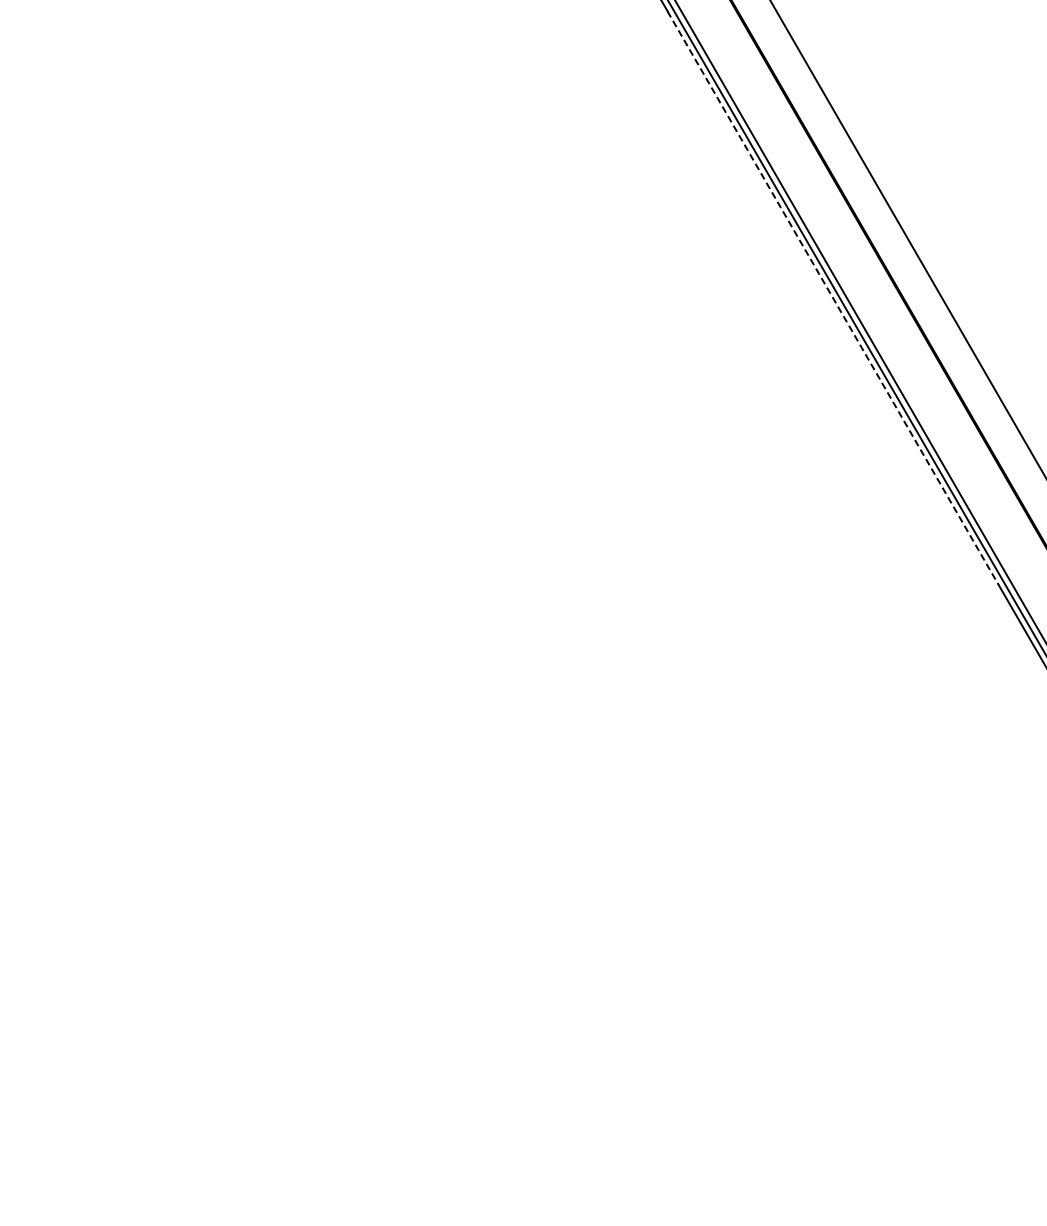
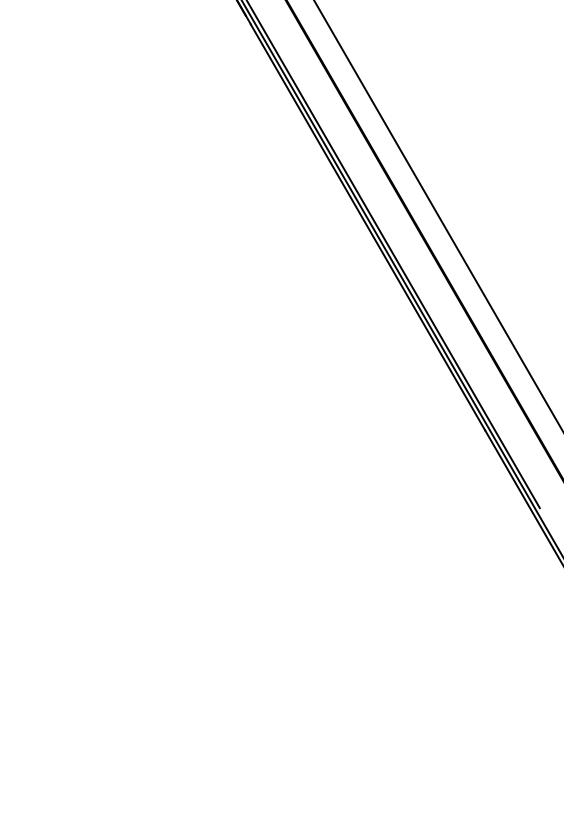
line: (833, 298) -> (368, 227), dashed -> solid

